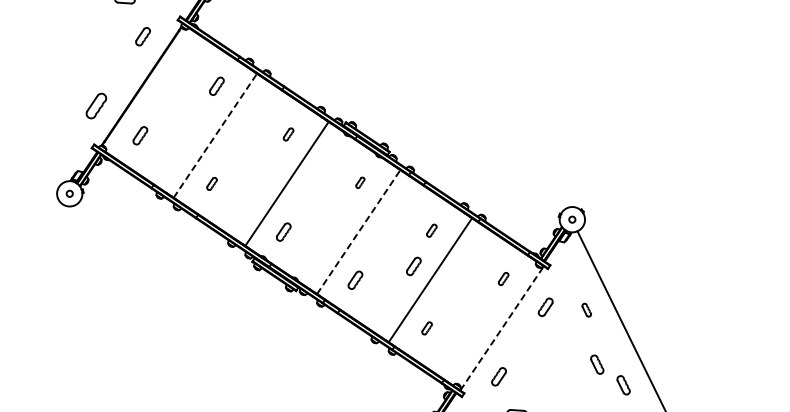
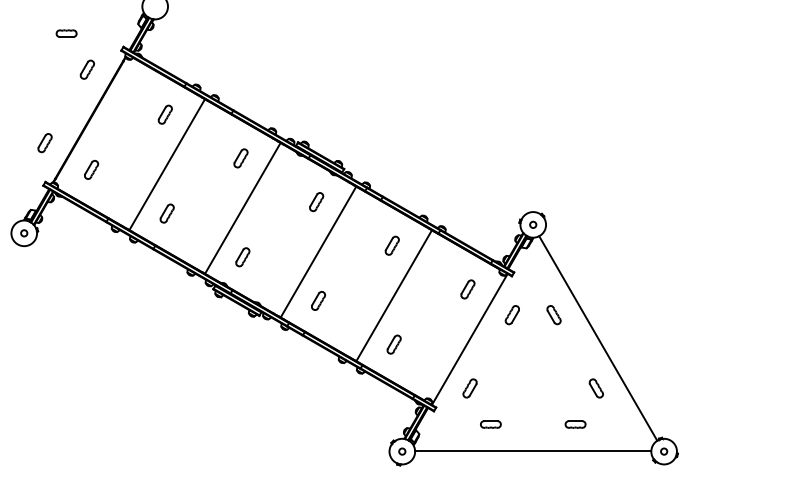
part: (95, 106) -> (44, 143), size x0.71
part: (288, 134) -> (240, 158), size x1.43
line: (215, 135) -> (167, 164), dashed -> solid
part: (211, 183) -> (166, 213), size x1.43
part: (360, 183) -> (316, 202), size x1.67
part: (431, 230) -> (391, 245), size x1.43
line: (358, 232) -> (318, 252), dashed -> solid
part: (413, 265) -> (376, 282), removed
part: (503, 279) -> (467, 289), size x1.43
part: (586, 310) -> (553, 315), size x1.43
part: (426, 328) -> (393, 344), size x1.43
line: (501, 328) -> (469, 339), dashed -> solid
part: (596, 364) -> (567, 369), removed

